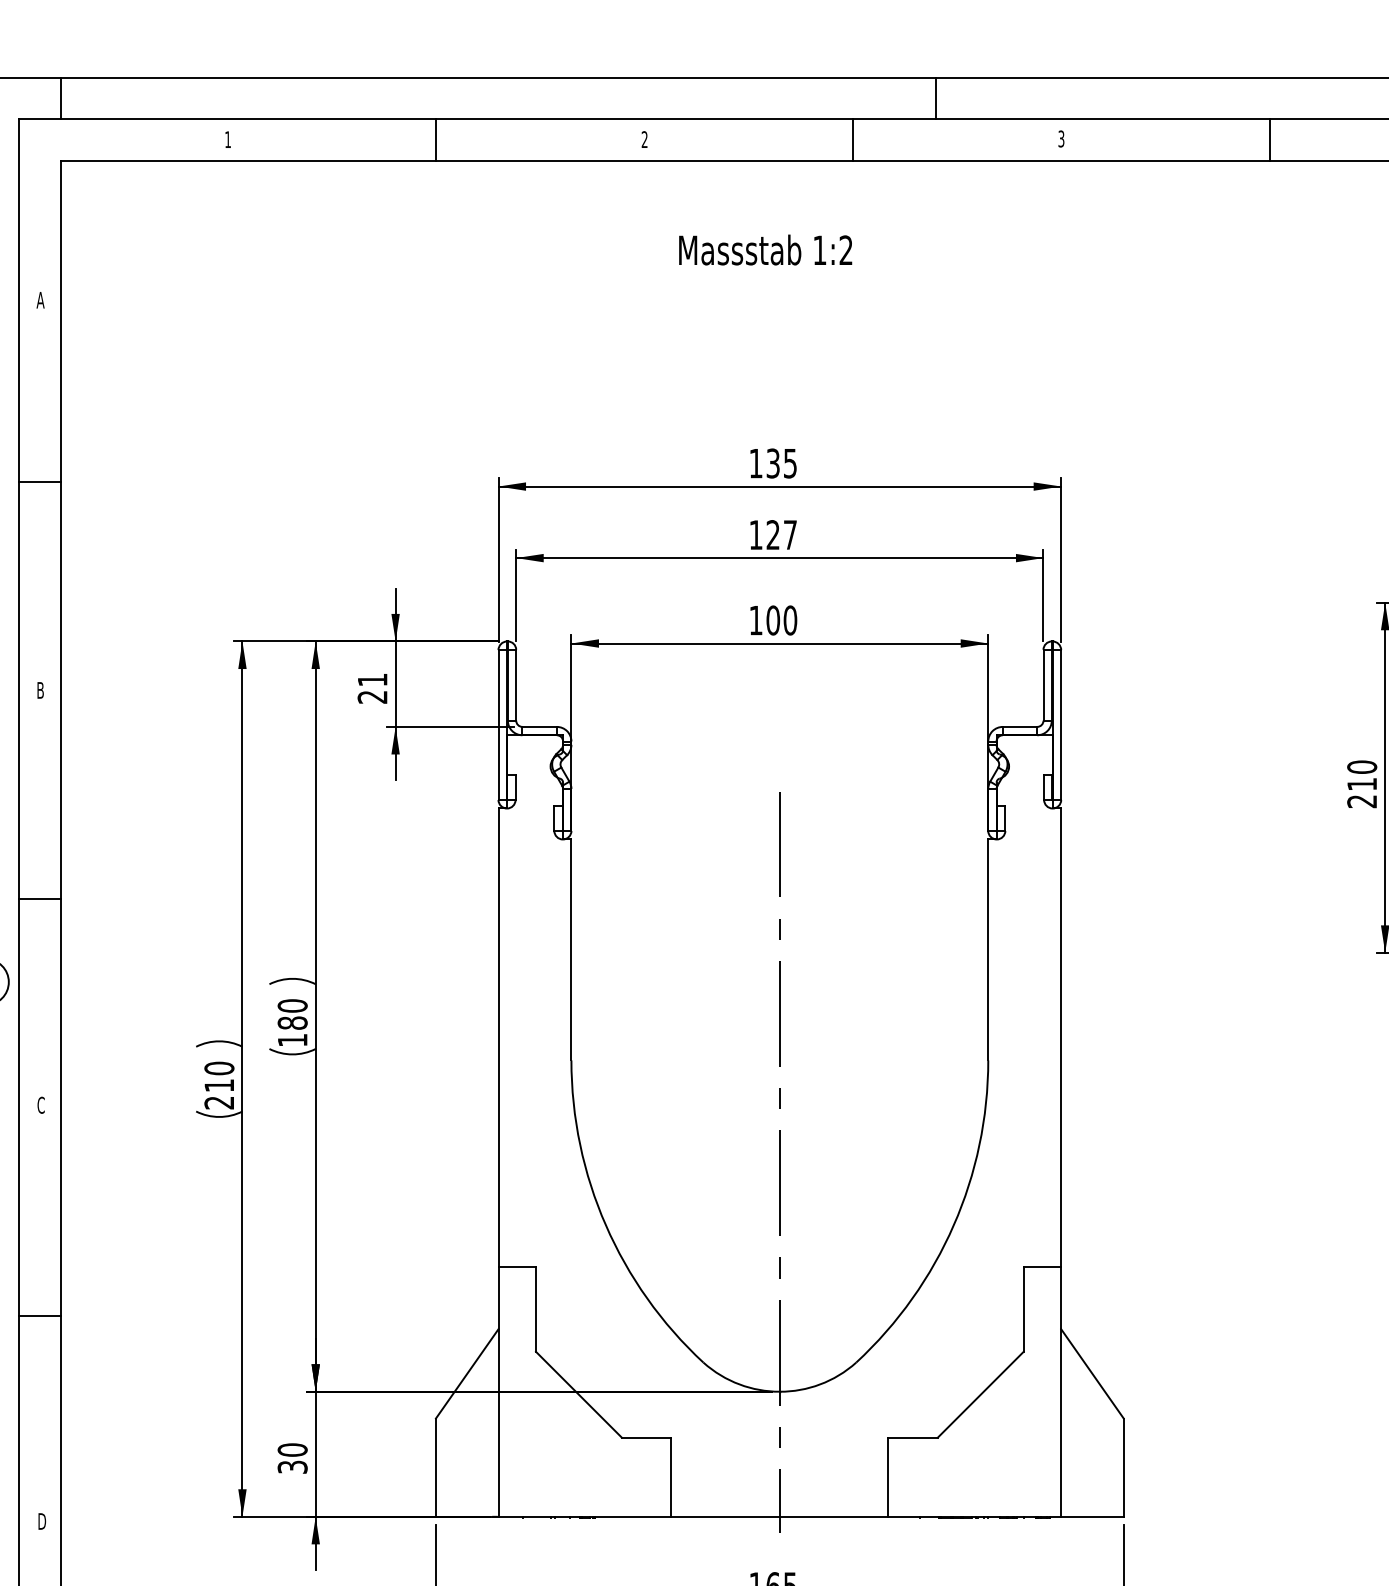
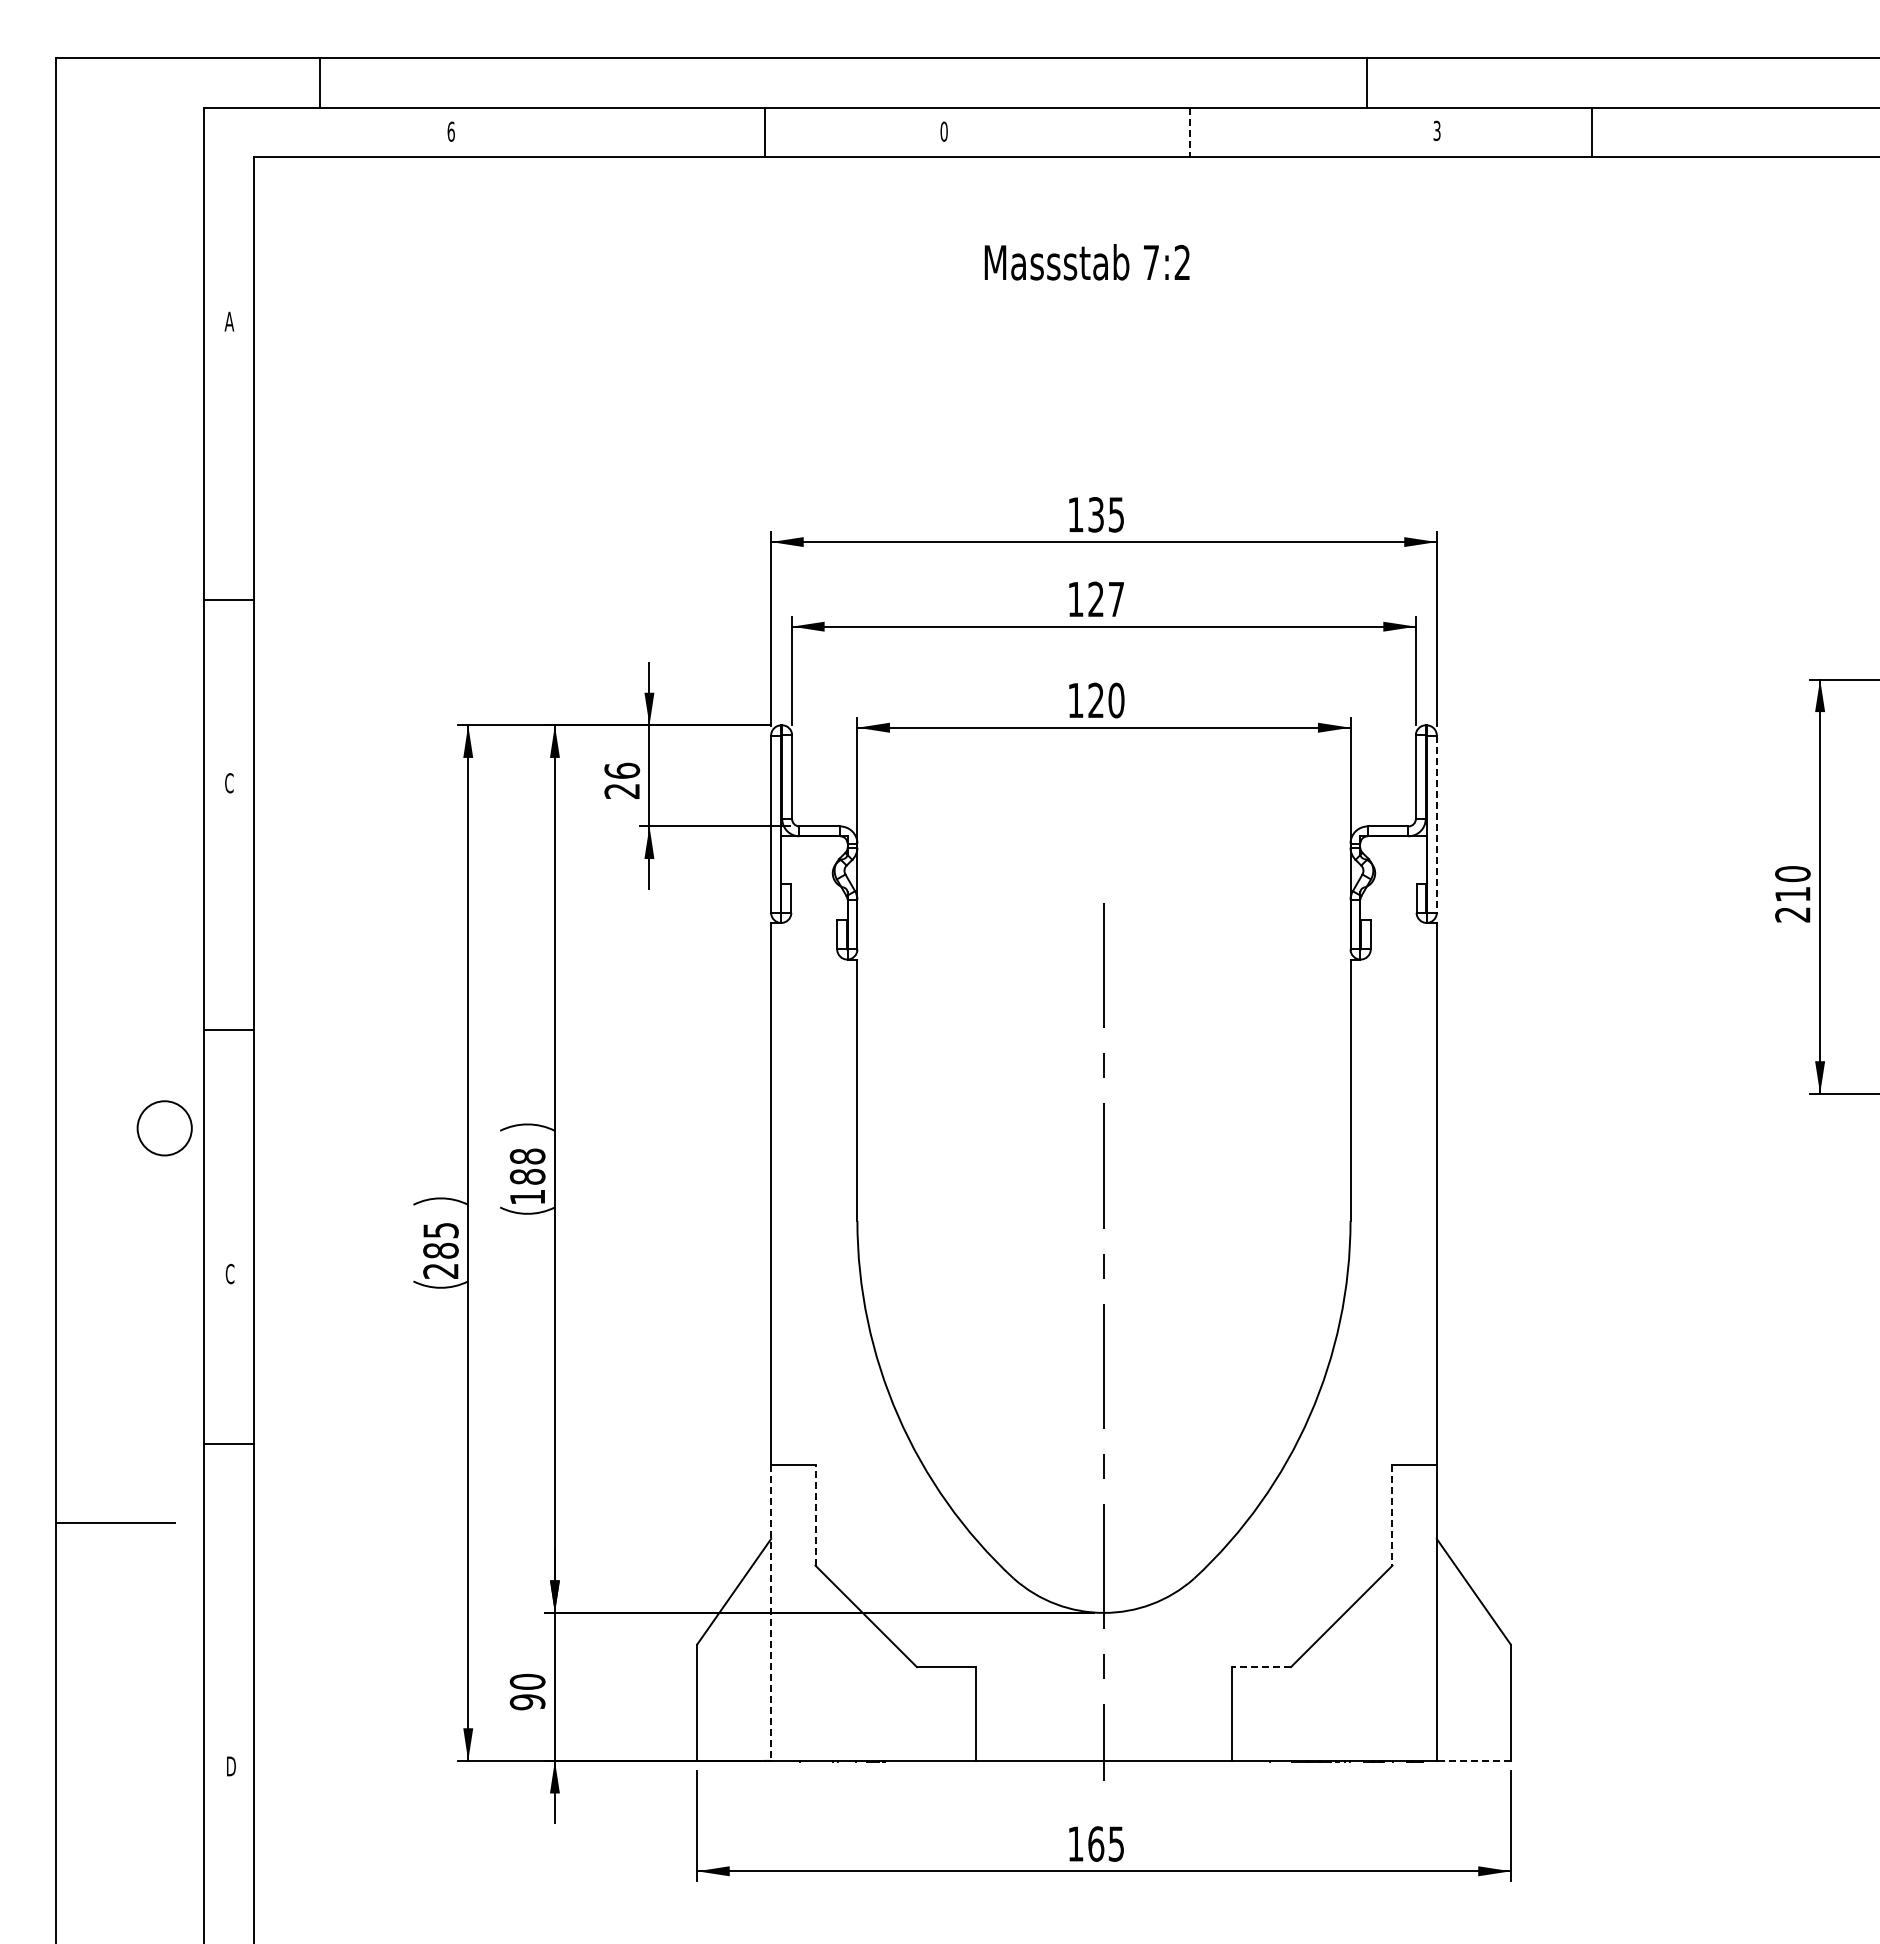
line: (60, 98) -> (319, 82), moved
line: (936, 98) -> (1367, 82), moved
text: (227, 139) -> (450, 131), 1 -> 6
line: (436, 139) -> (765, 131), moved
text: (644, 139) -> (943, 131), 2 -> 0
line: (1269, 139) -> (1591, 131), moved
line: (852, 140) -> (1190, 132), solid -> dashed
text: (820, 250) -> (1151, 262), 1:2 -> 7:2
line: (39, 481) -> (228, 599), moved
text: (773, 620) -> (1096, 700), 100 -> 120
text: (372, 679) -> (622, 770), 21 -> 26
text: (40, 690) -> (229, 783), B -> C
line: (1060, 725) -> (1436, 824), solid -> dashed
text: (292, 1005) -> (527, 1156), 180 -> 188
text: (219, 1076) -> (440, 1240), 210 -> 285
line: (535, 1308) -> (815, 1514), solid -> dashed
line: (1023, 1309) -> (1392, 1515), solid -> dashed
line: (39, 1315) -> (228, 1443), moved
line: (498, 1391) -> (771, 1612), solid -> dashed
line: (913, 1437) -> (1261, 1667), solid -> dashed
text: (292, 1467) -> (527, 1702), 30 -> 90
line: (1092, 1516) -> (1473, 1760), solid -> dashed

